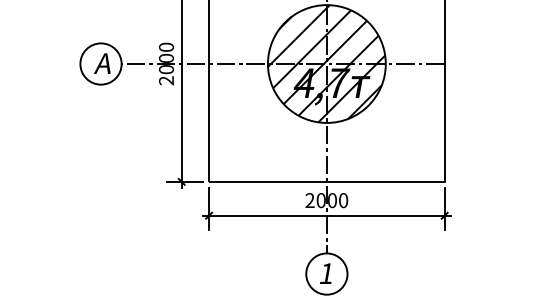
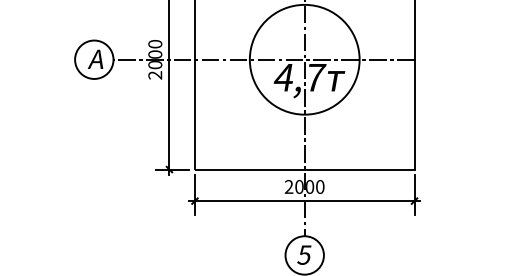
hatch: (326, 63) -> (304, 59), removed
text: (326, 273) -> (304, 254), 1 -> 5

